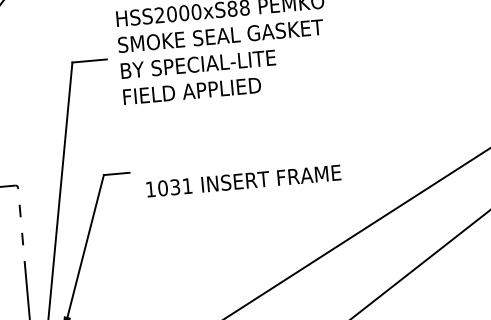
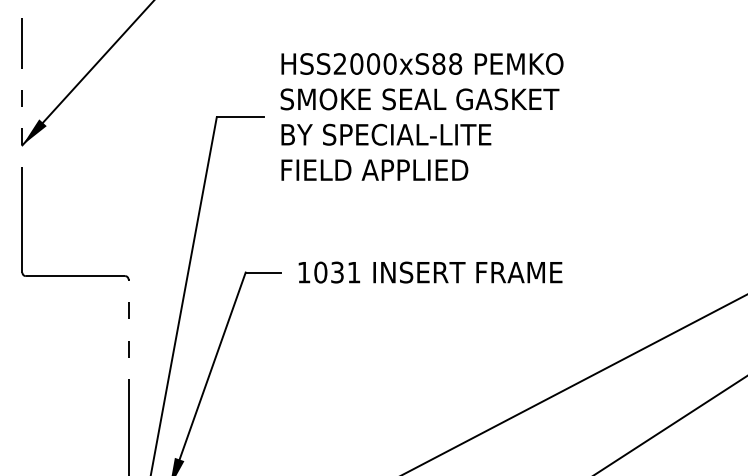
text: (243, 181) -> (430, 272), moved

